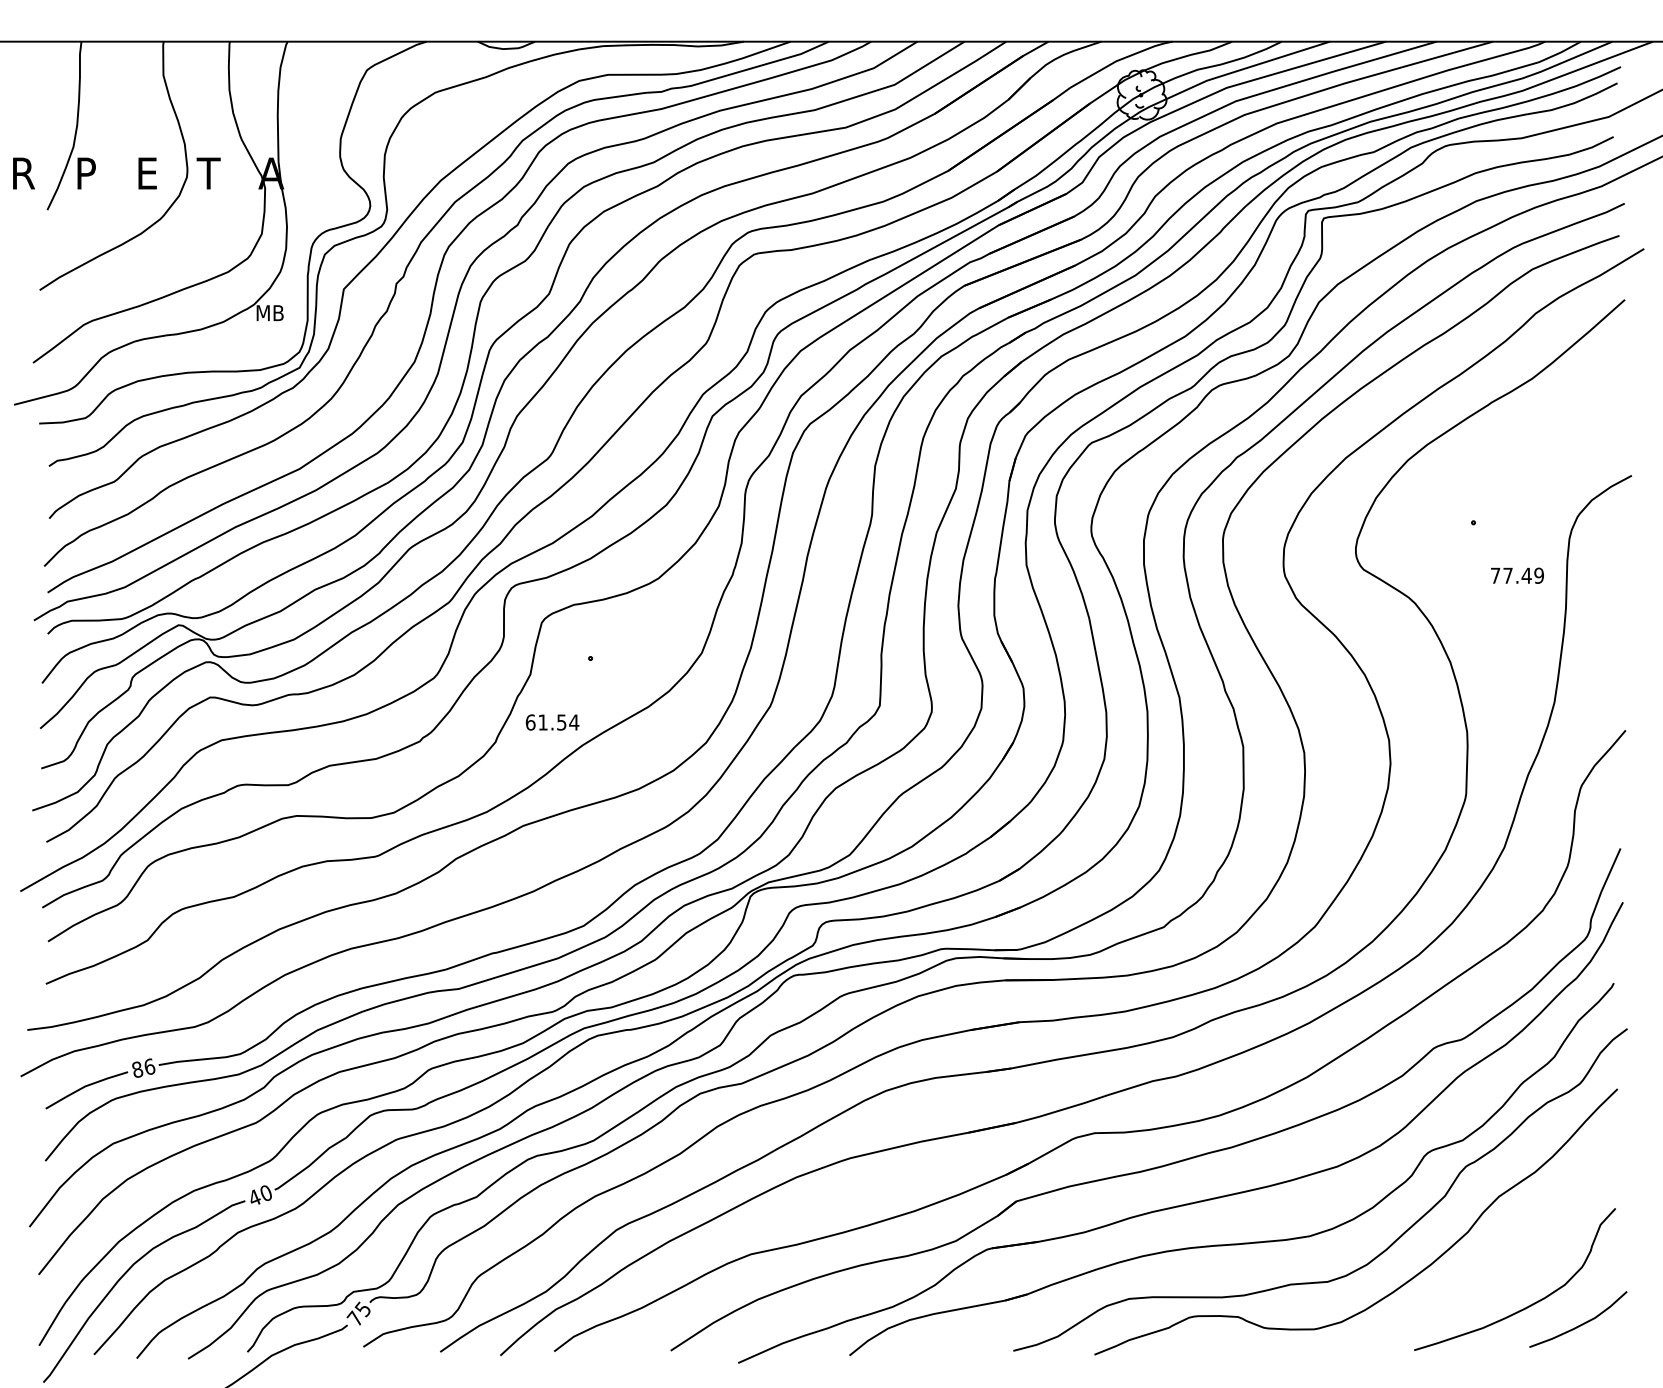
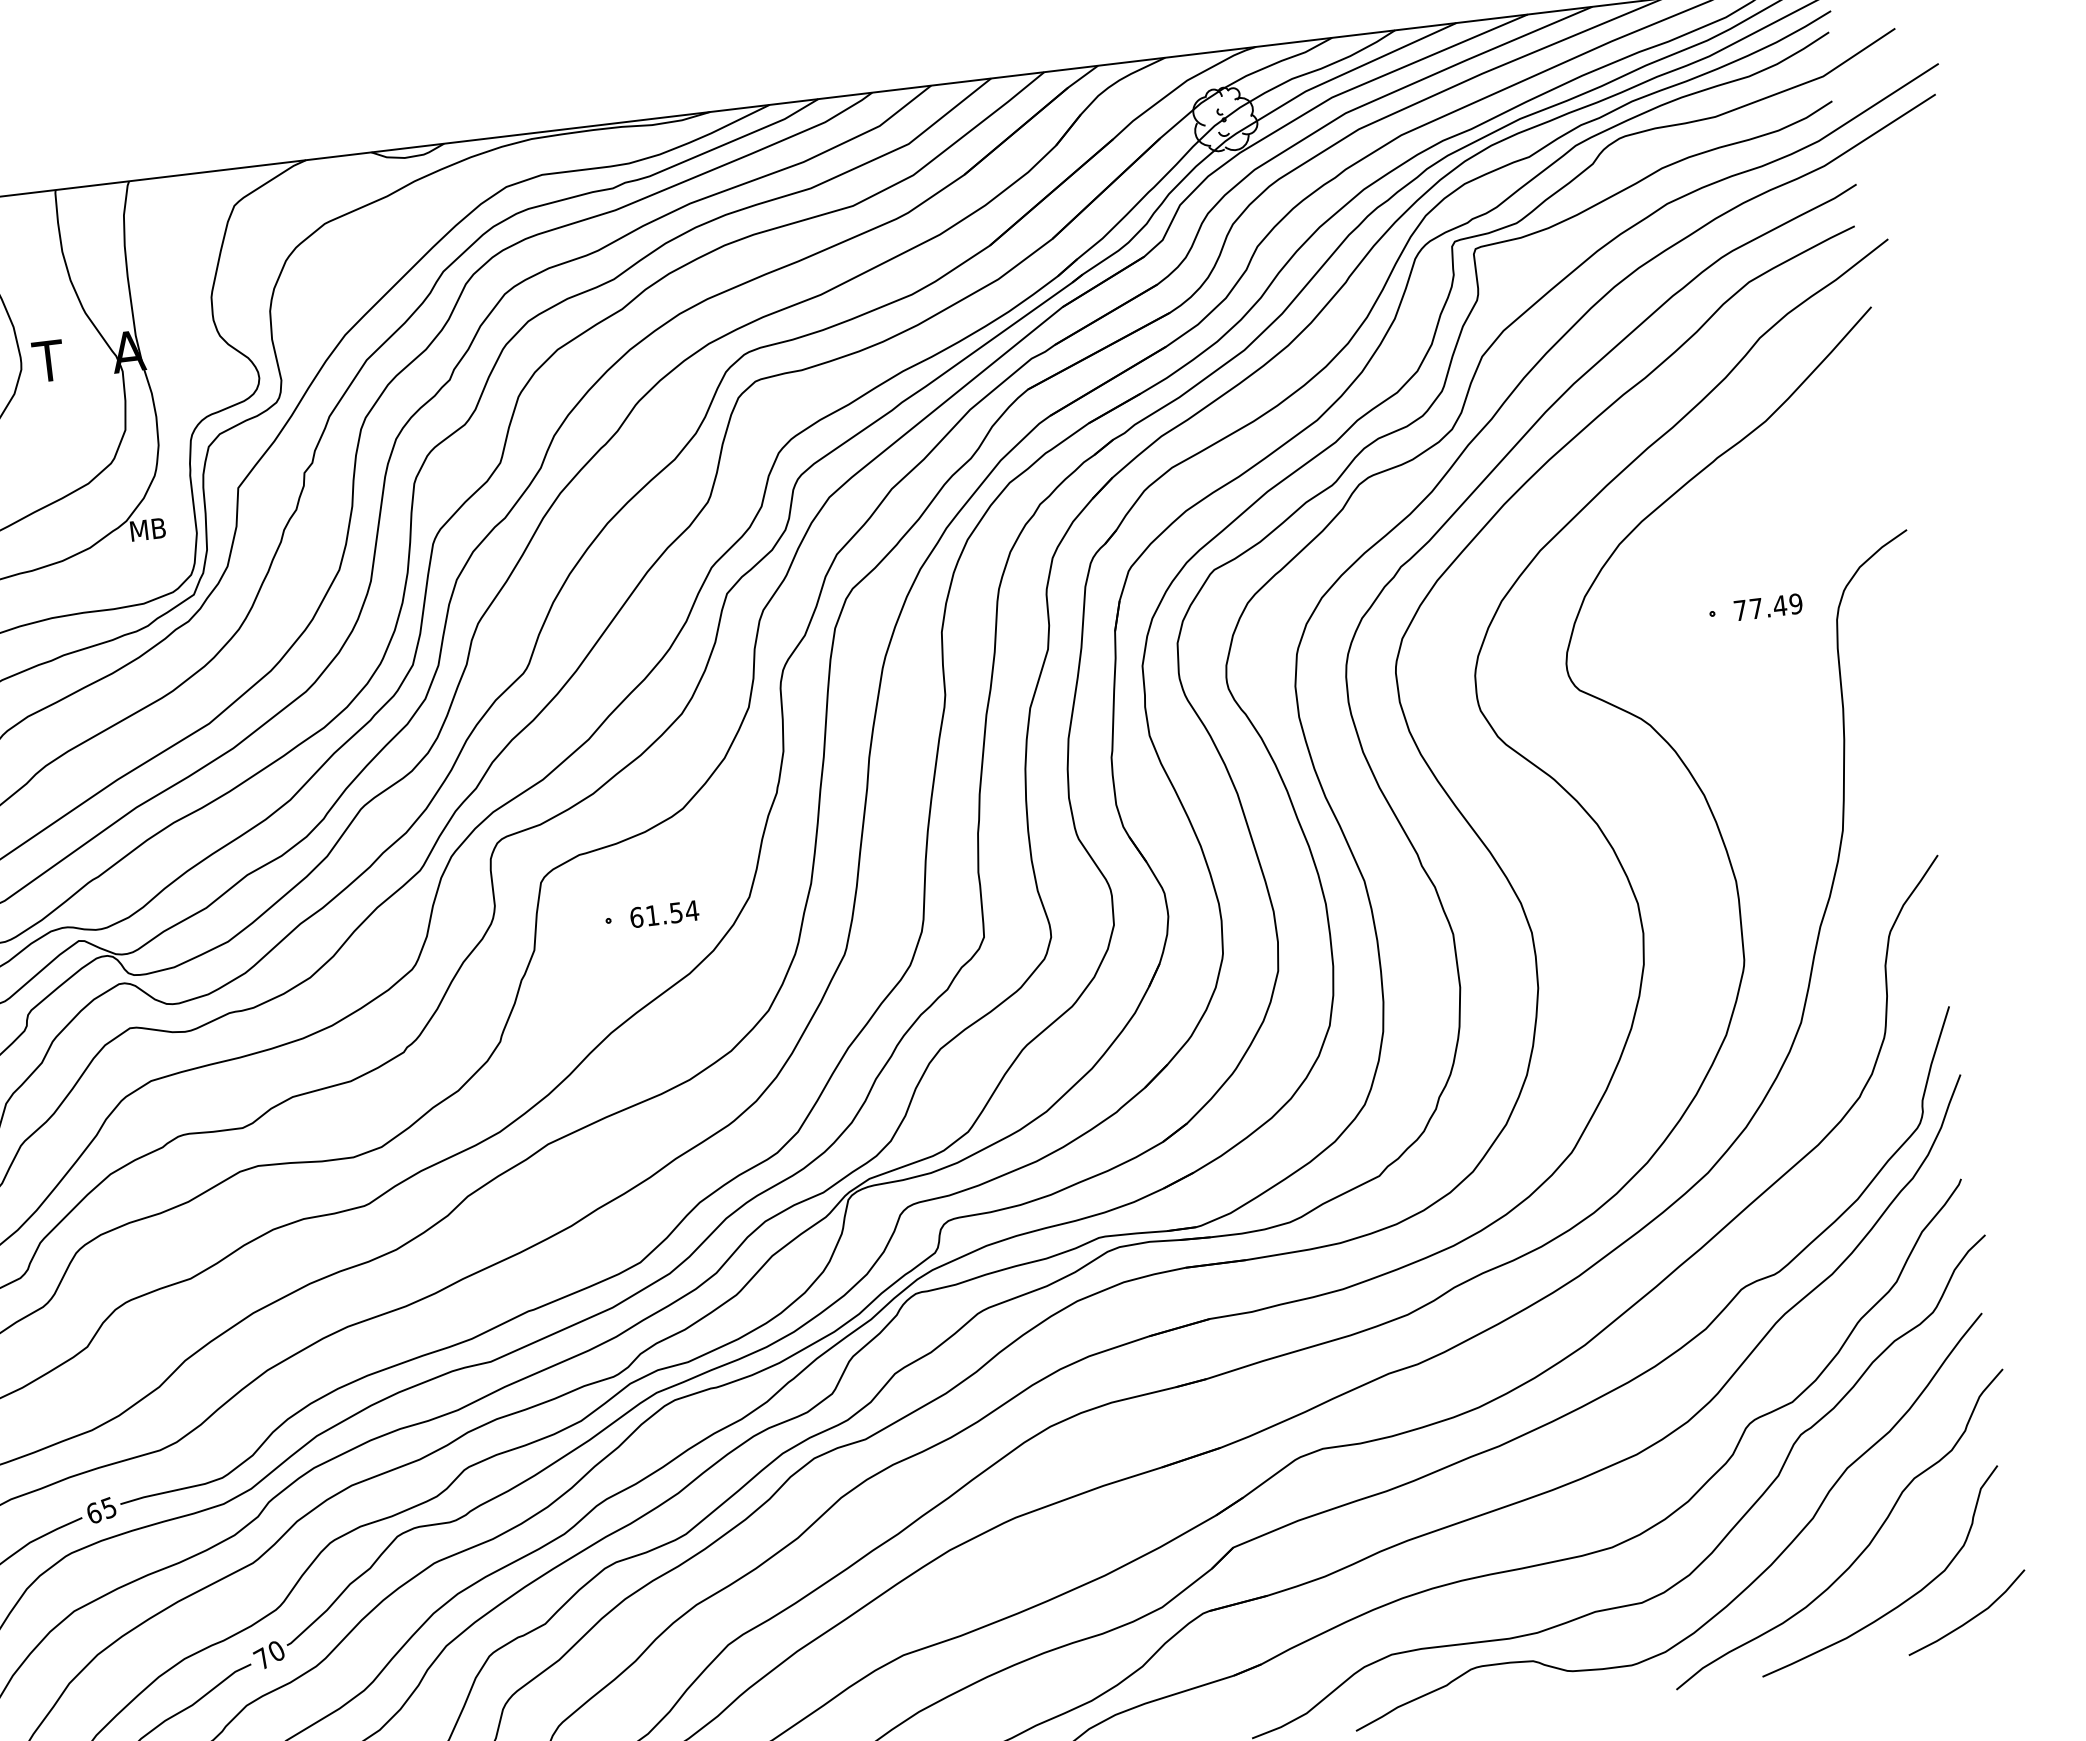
text: (1517, 575) -> (1768, 606), moved
text: (552, 722) -> (664, 914), moved
text: (143, 1067) -> (101, 1509), 86 -> 65
text: (253, 1197) -> (261, 1658), 40 -> 70
curve: (1505, 1259) -> (1865, 1547), added

